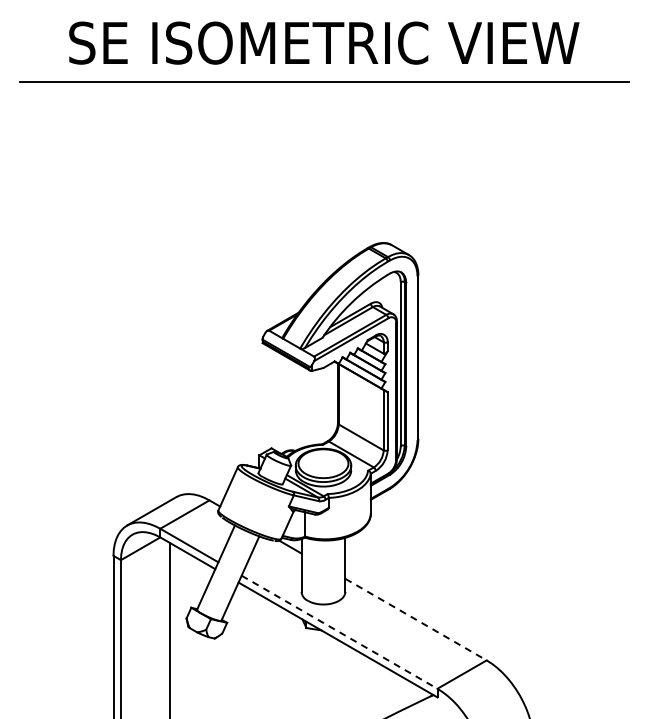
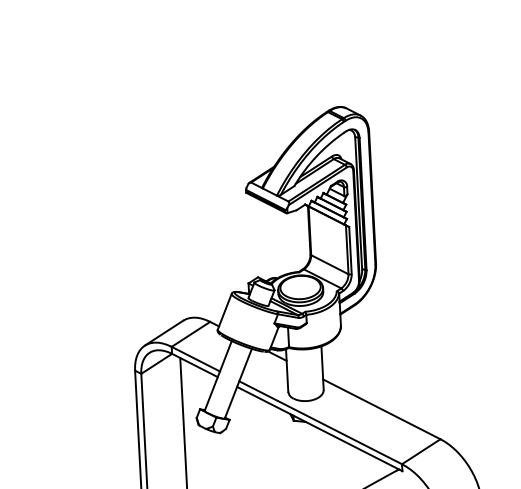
line: (416, 619) -> (382, 409), dashed -> solid
line: (340, 632) -> (321, 422), dashed -> solid

